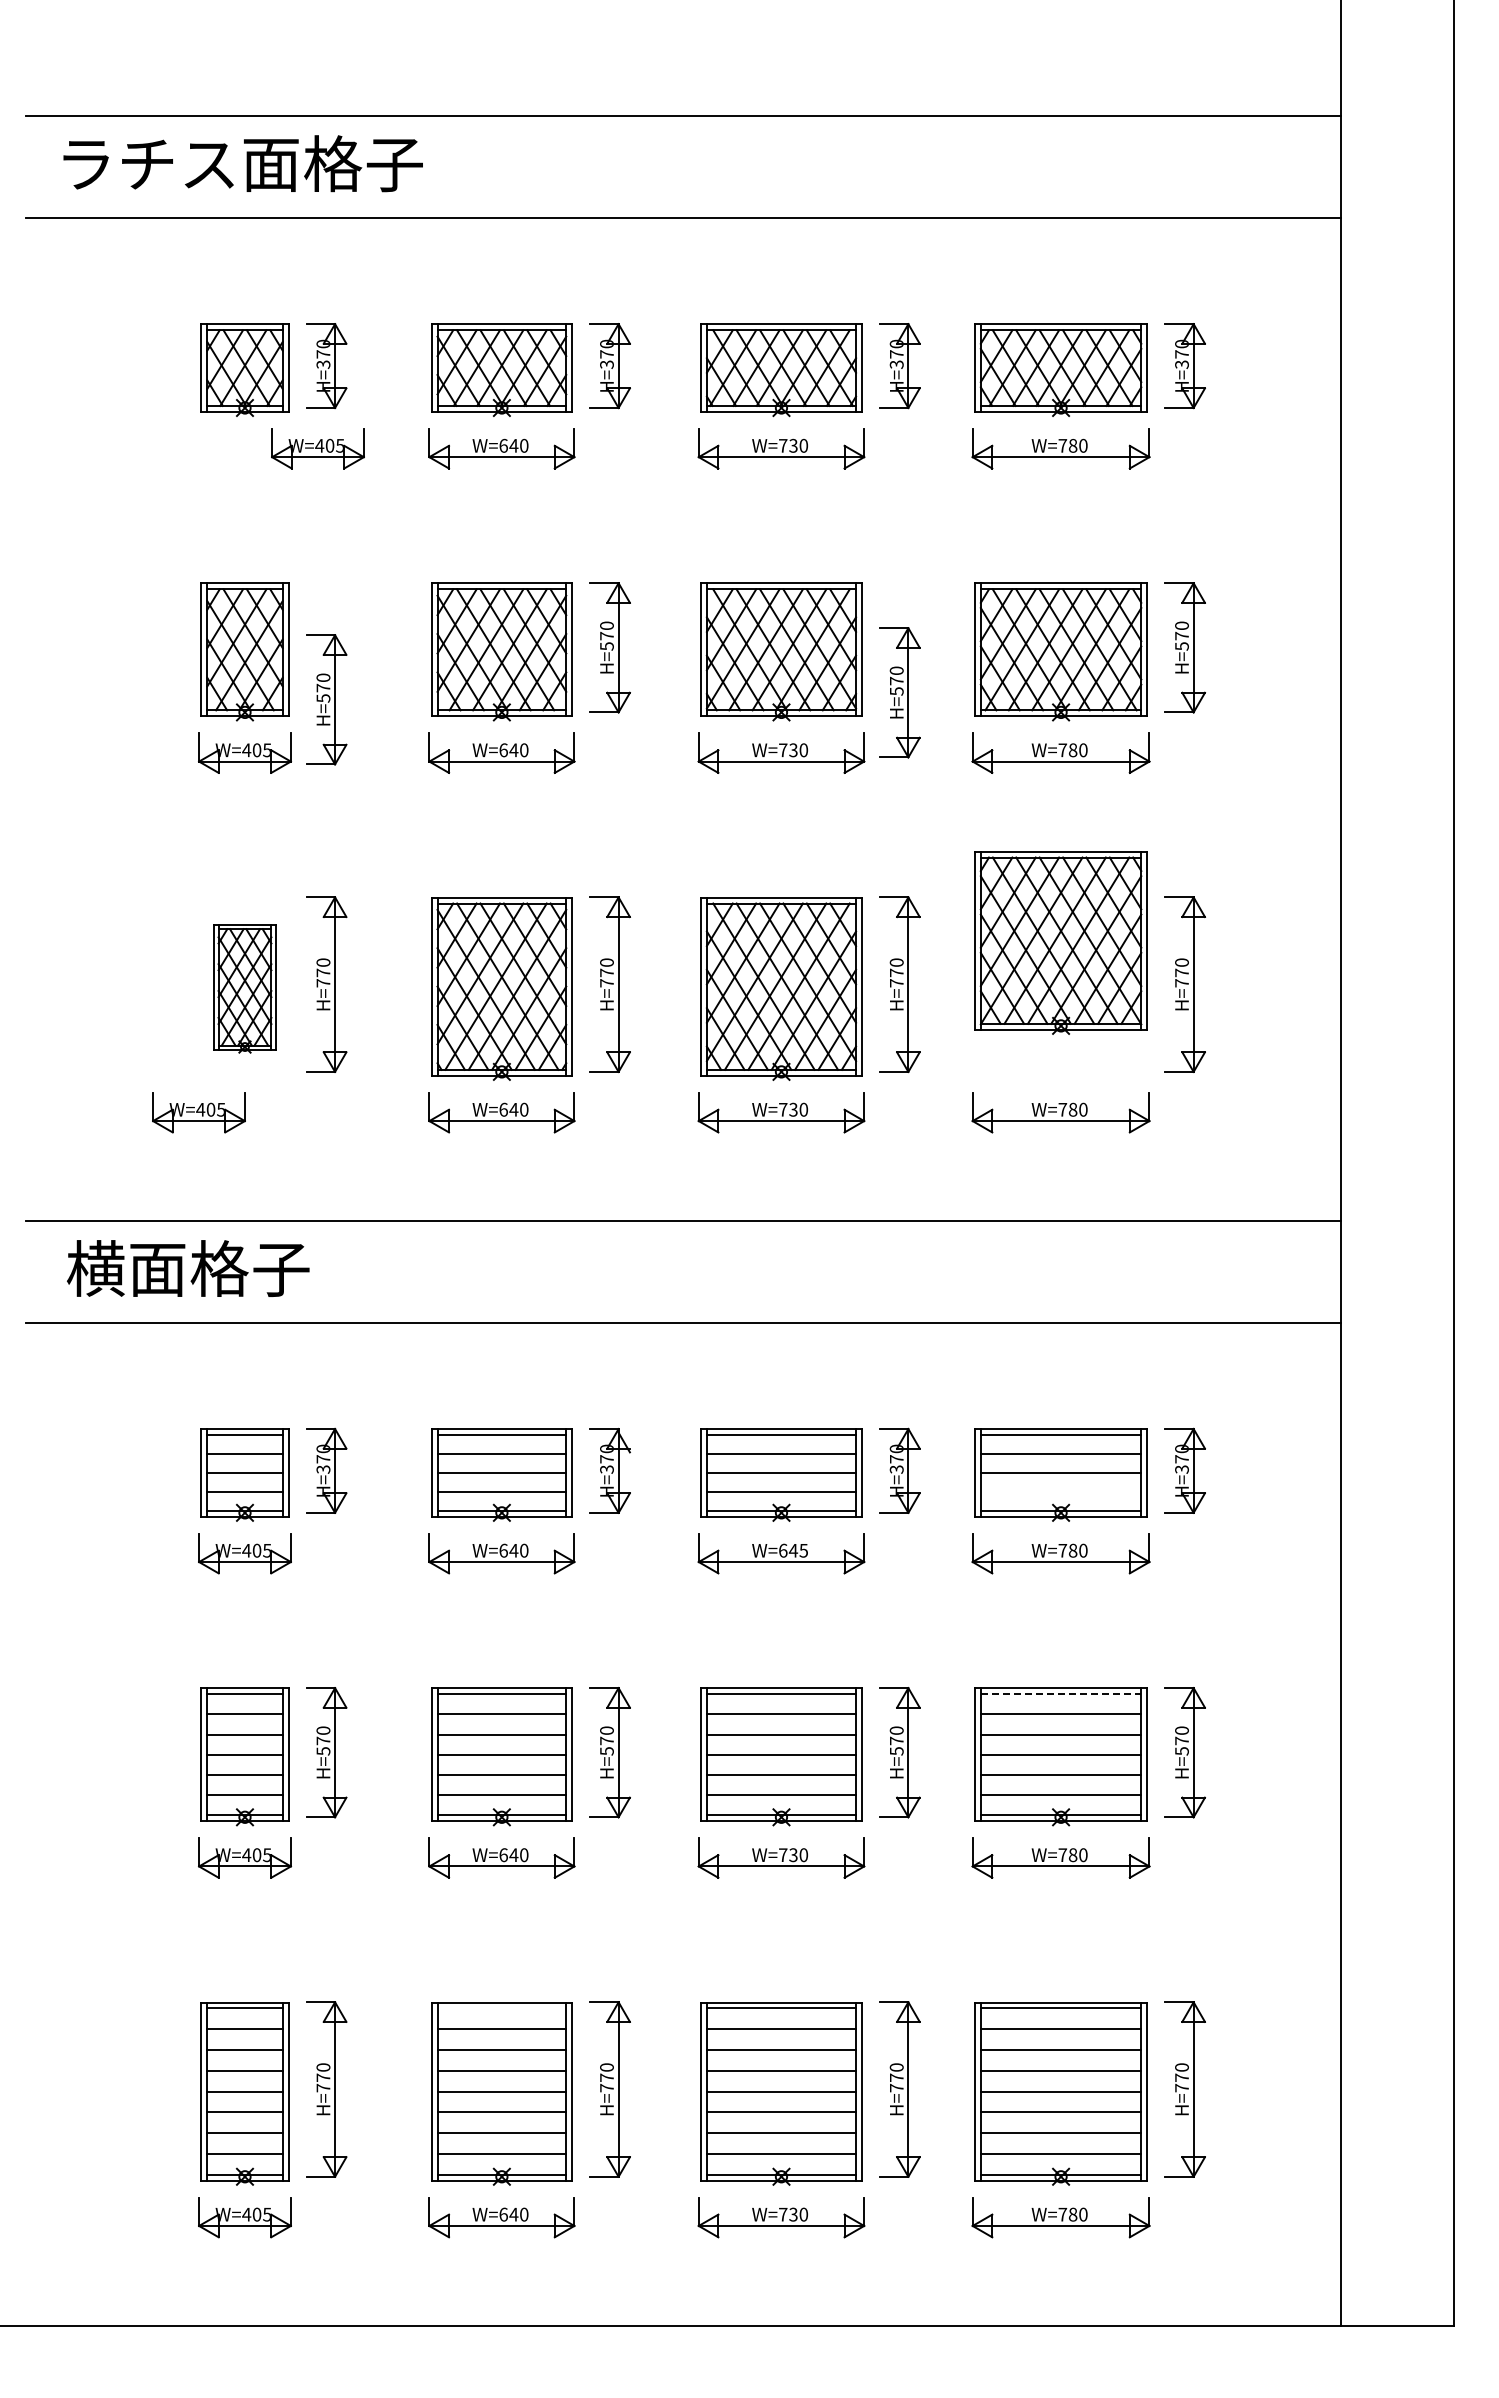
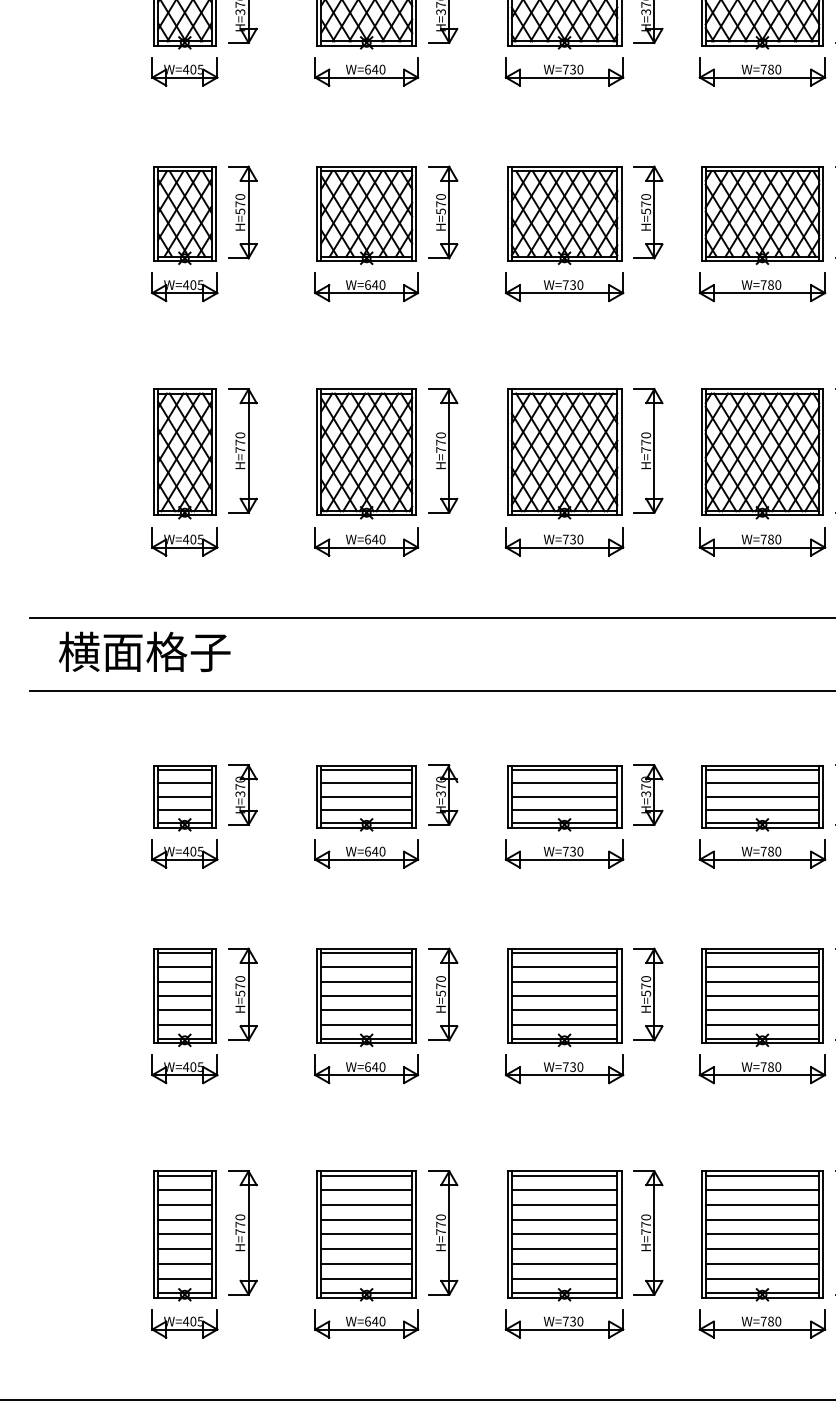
part: (317, 448) -> (184, 71), moved
part: (899, 692) -> (648, 212), moved
part: (326, 699) -> (242, 212), moved
part: (1060, 942) -> (762, 453), moved
part: (244, 988) -> (184, 453), size x1.43
part: (198, 1112) -> (184, 541), moved
line: (1060, 1491) -> (762, 809), added
text: (793, 1550) -> (573, 851), W=645 -> W=730
line: (1061, 1694) -> (762, 953), dashed -> solid
line: (501, 2008) -> (366, 1175), added

